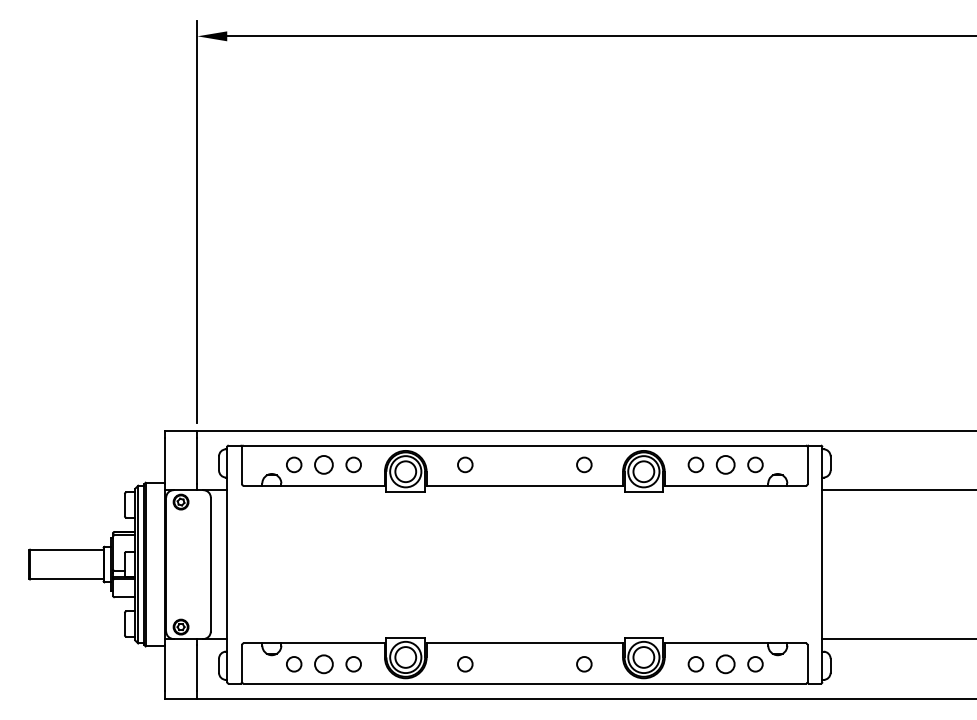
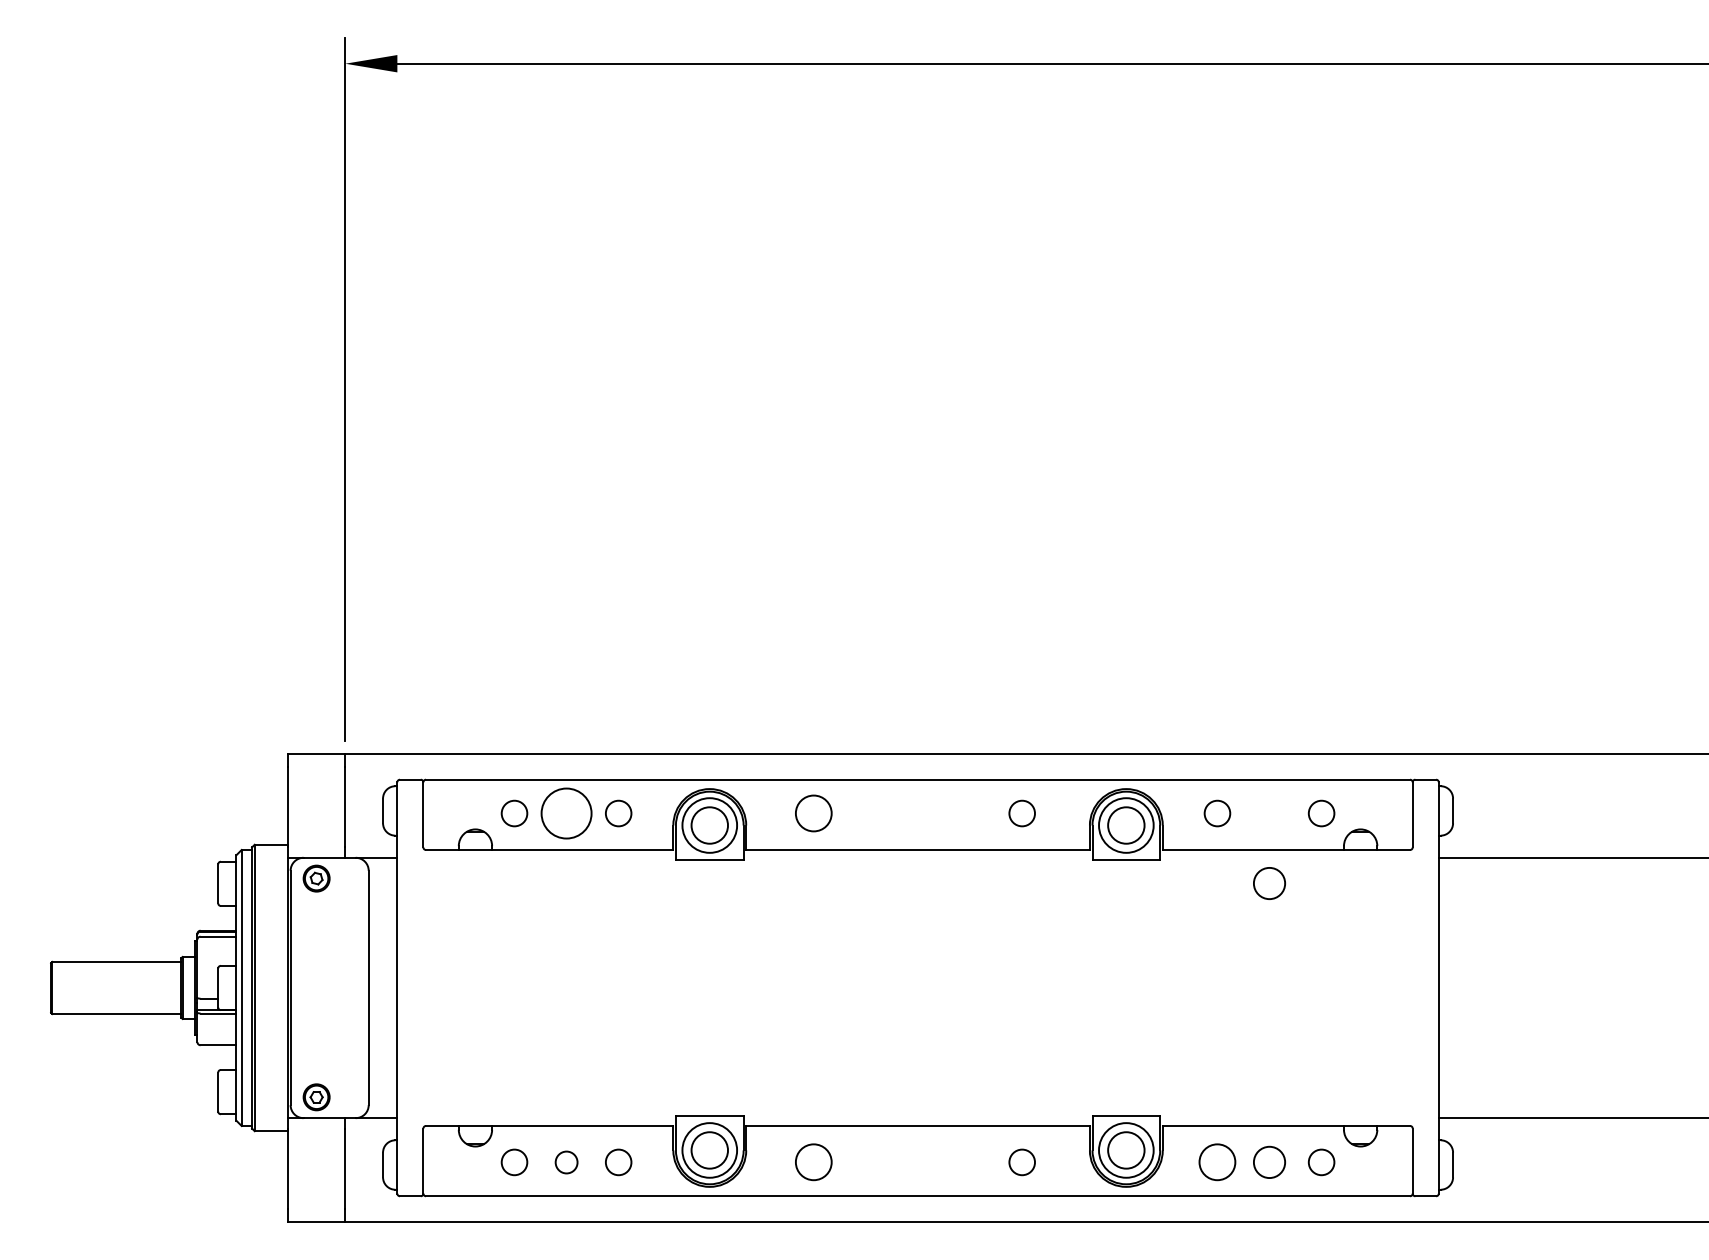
circle: (323, 464) -> (565, 812), size x1.6
circle: (465, 464) -> (814, 812), size x1.4
circle: (725, 464) -> (1269, 882), moved
circle: (323, 664) -> (565, 1162), size x0.7
circle: (465, 664) -> (814, 1162), size x1.4
circle: (695, 664) -> (1216, 1162), size x1.4

